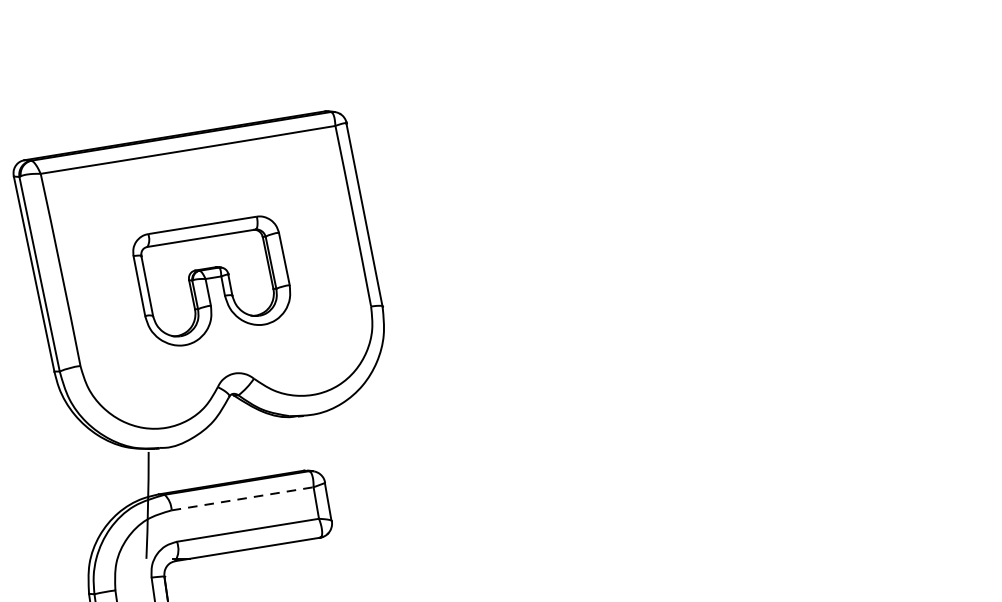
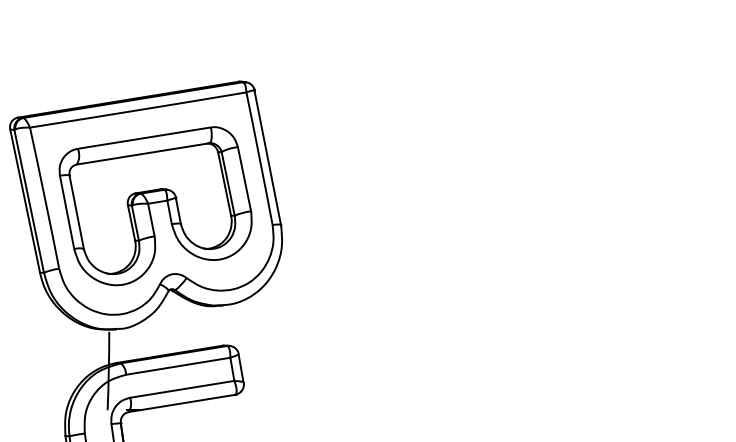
part: (211, 281) -> (155, 206), size x1.67
line: (242, 499) -> (178, 366), dashed -> solid

